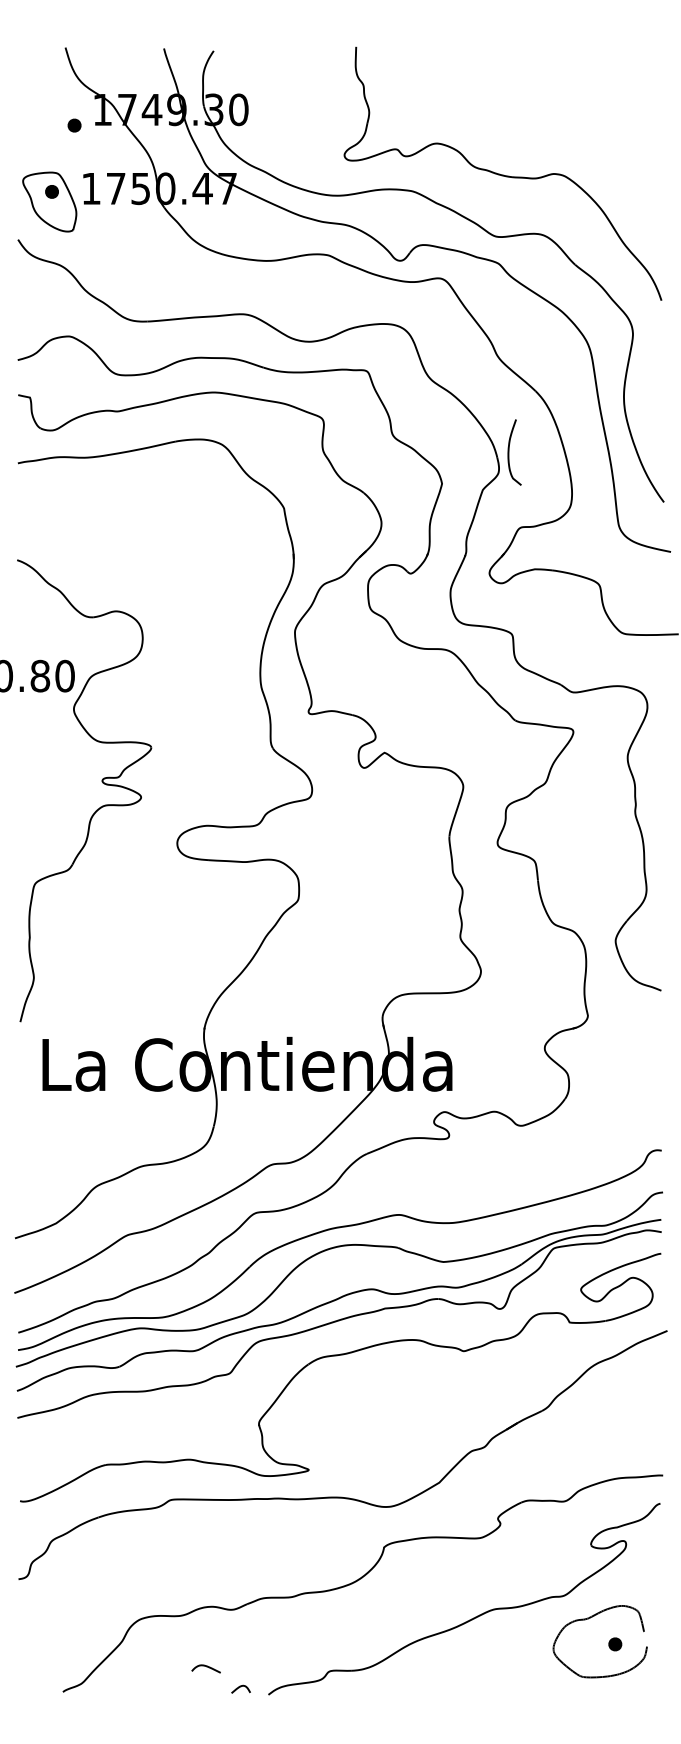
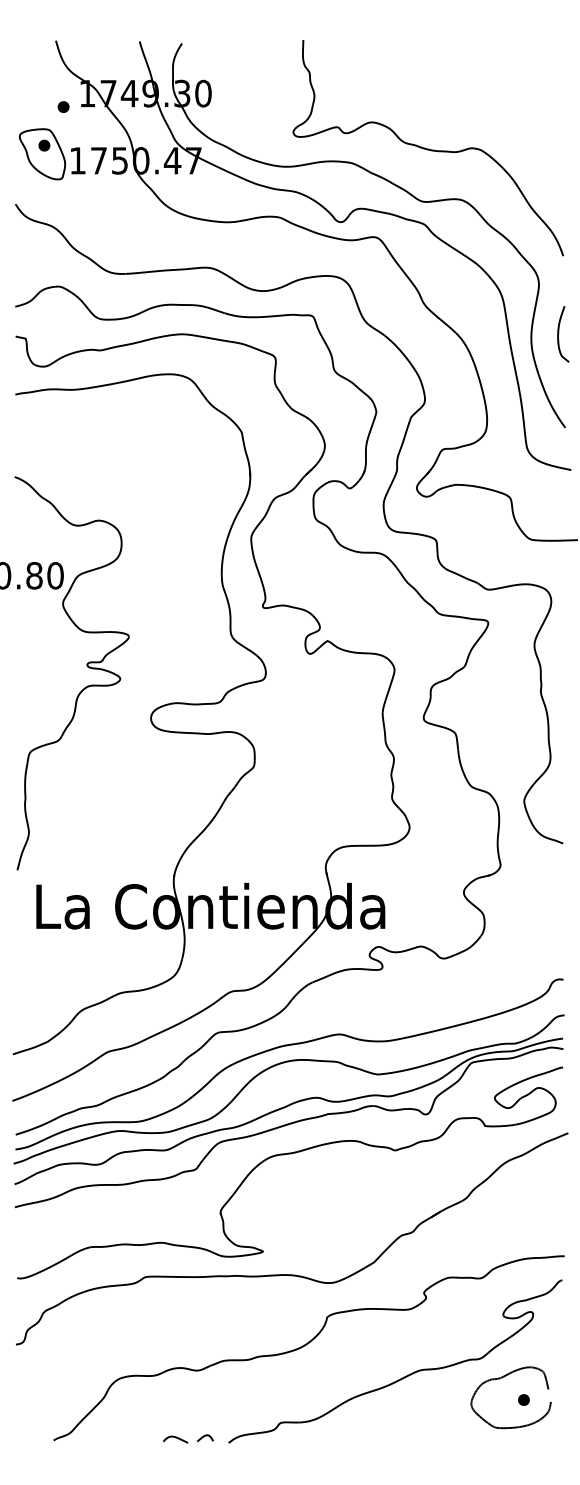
part: (49, 201) -> (42, 153), moved
curve: (509, 452) -> (559, 334), moved
curve: (206, 1667) -> (175, 1438), moved

